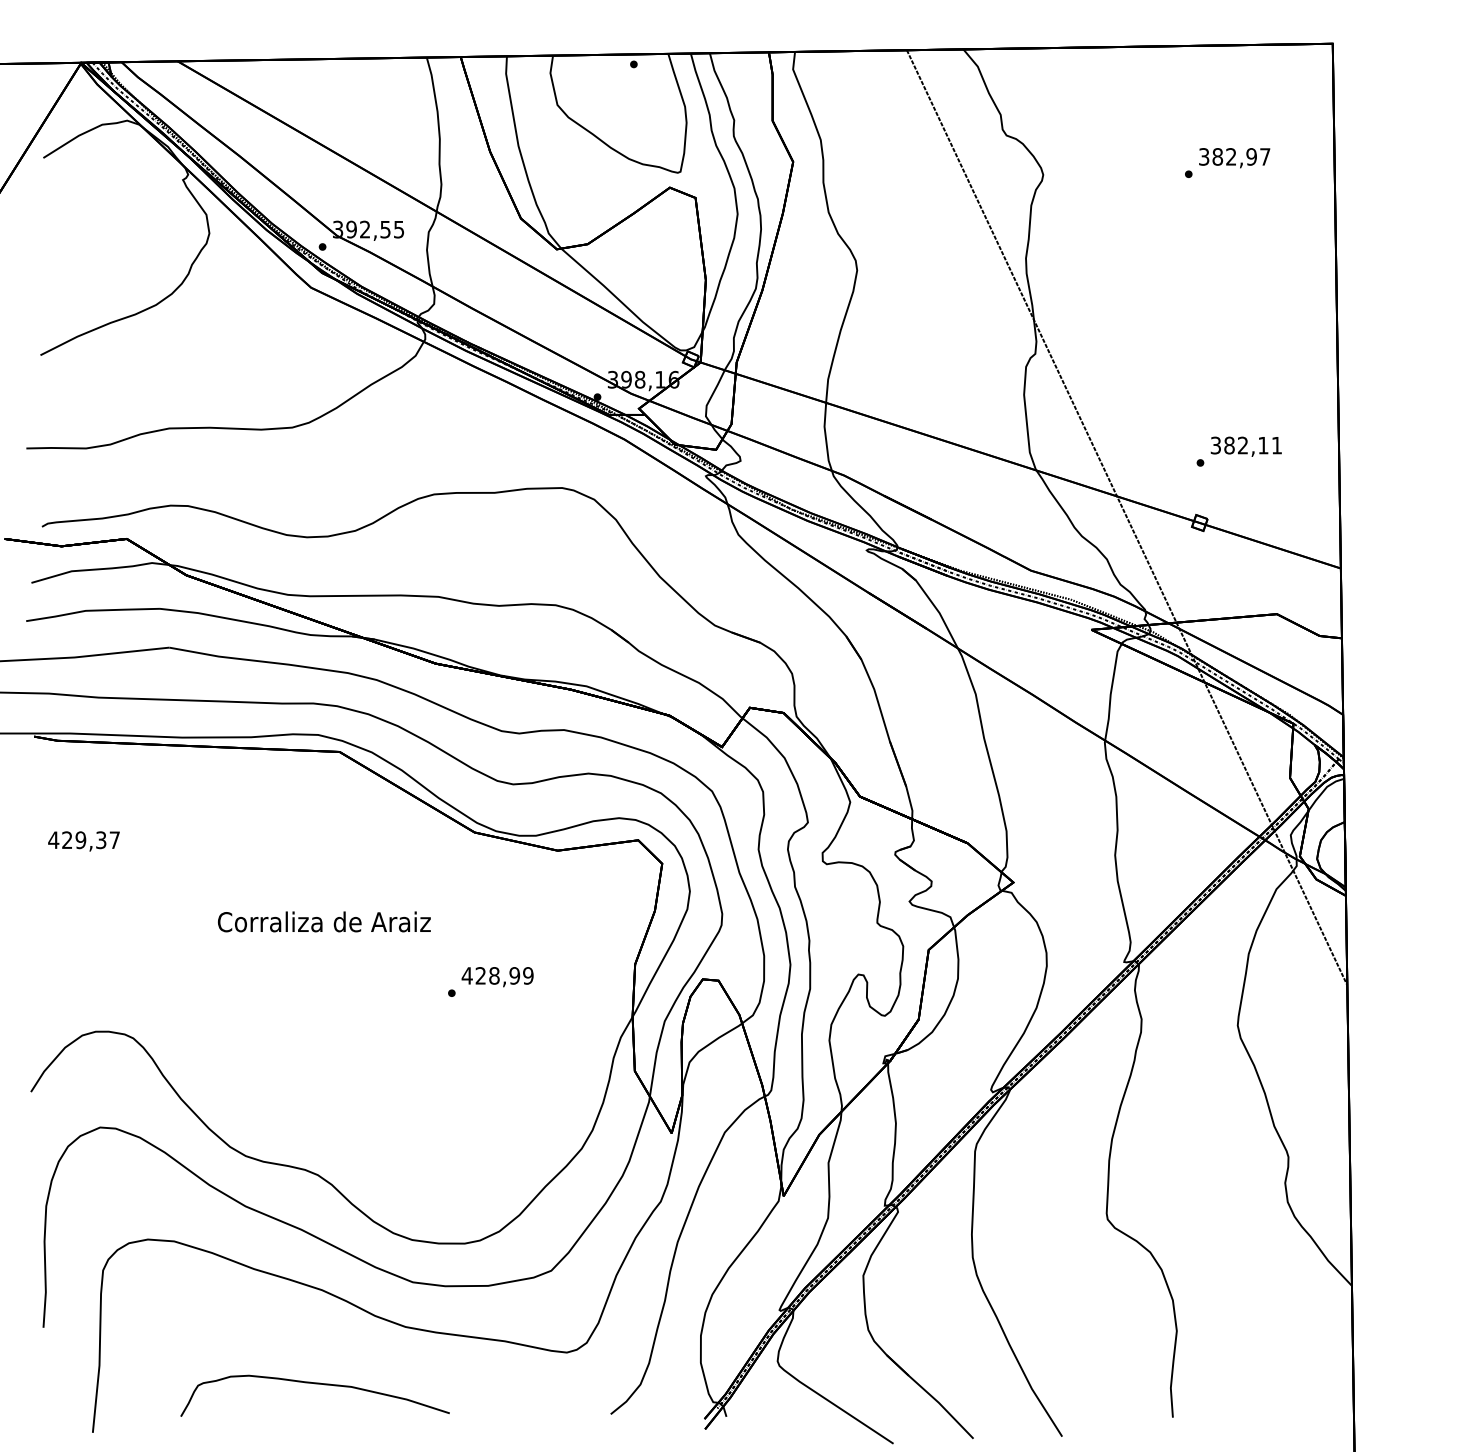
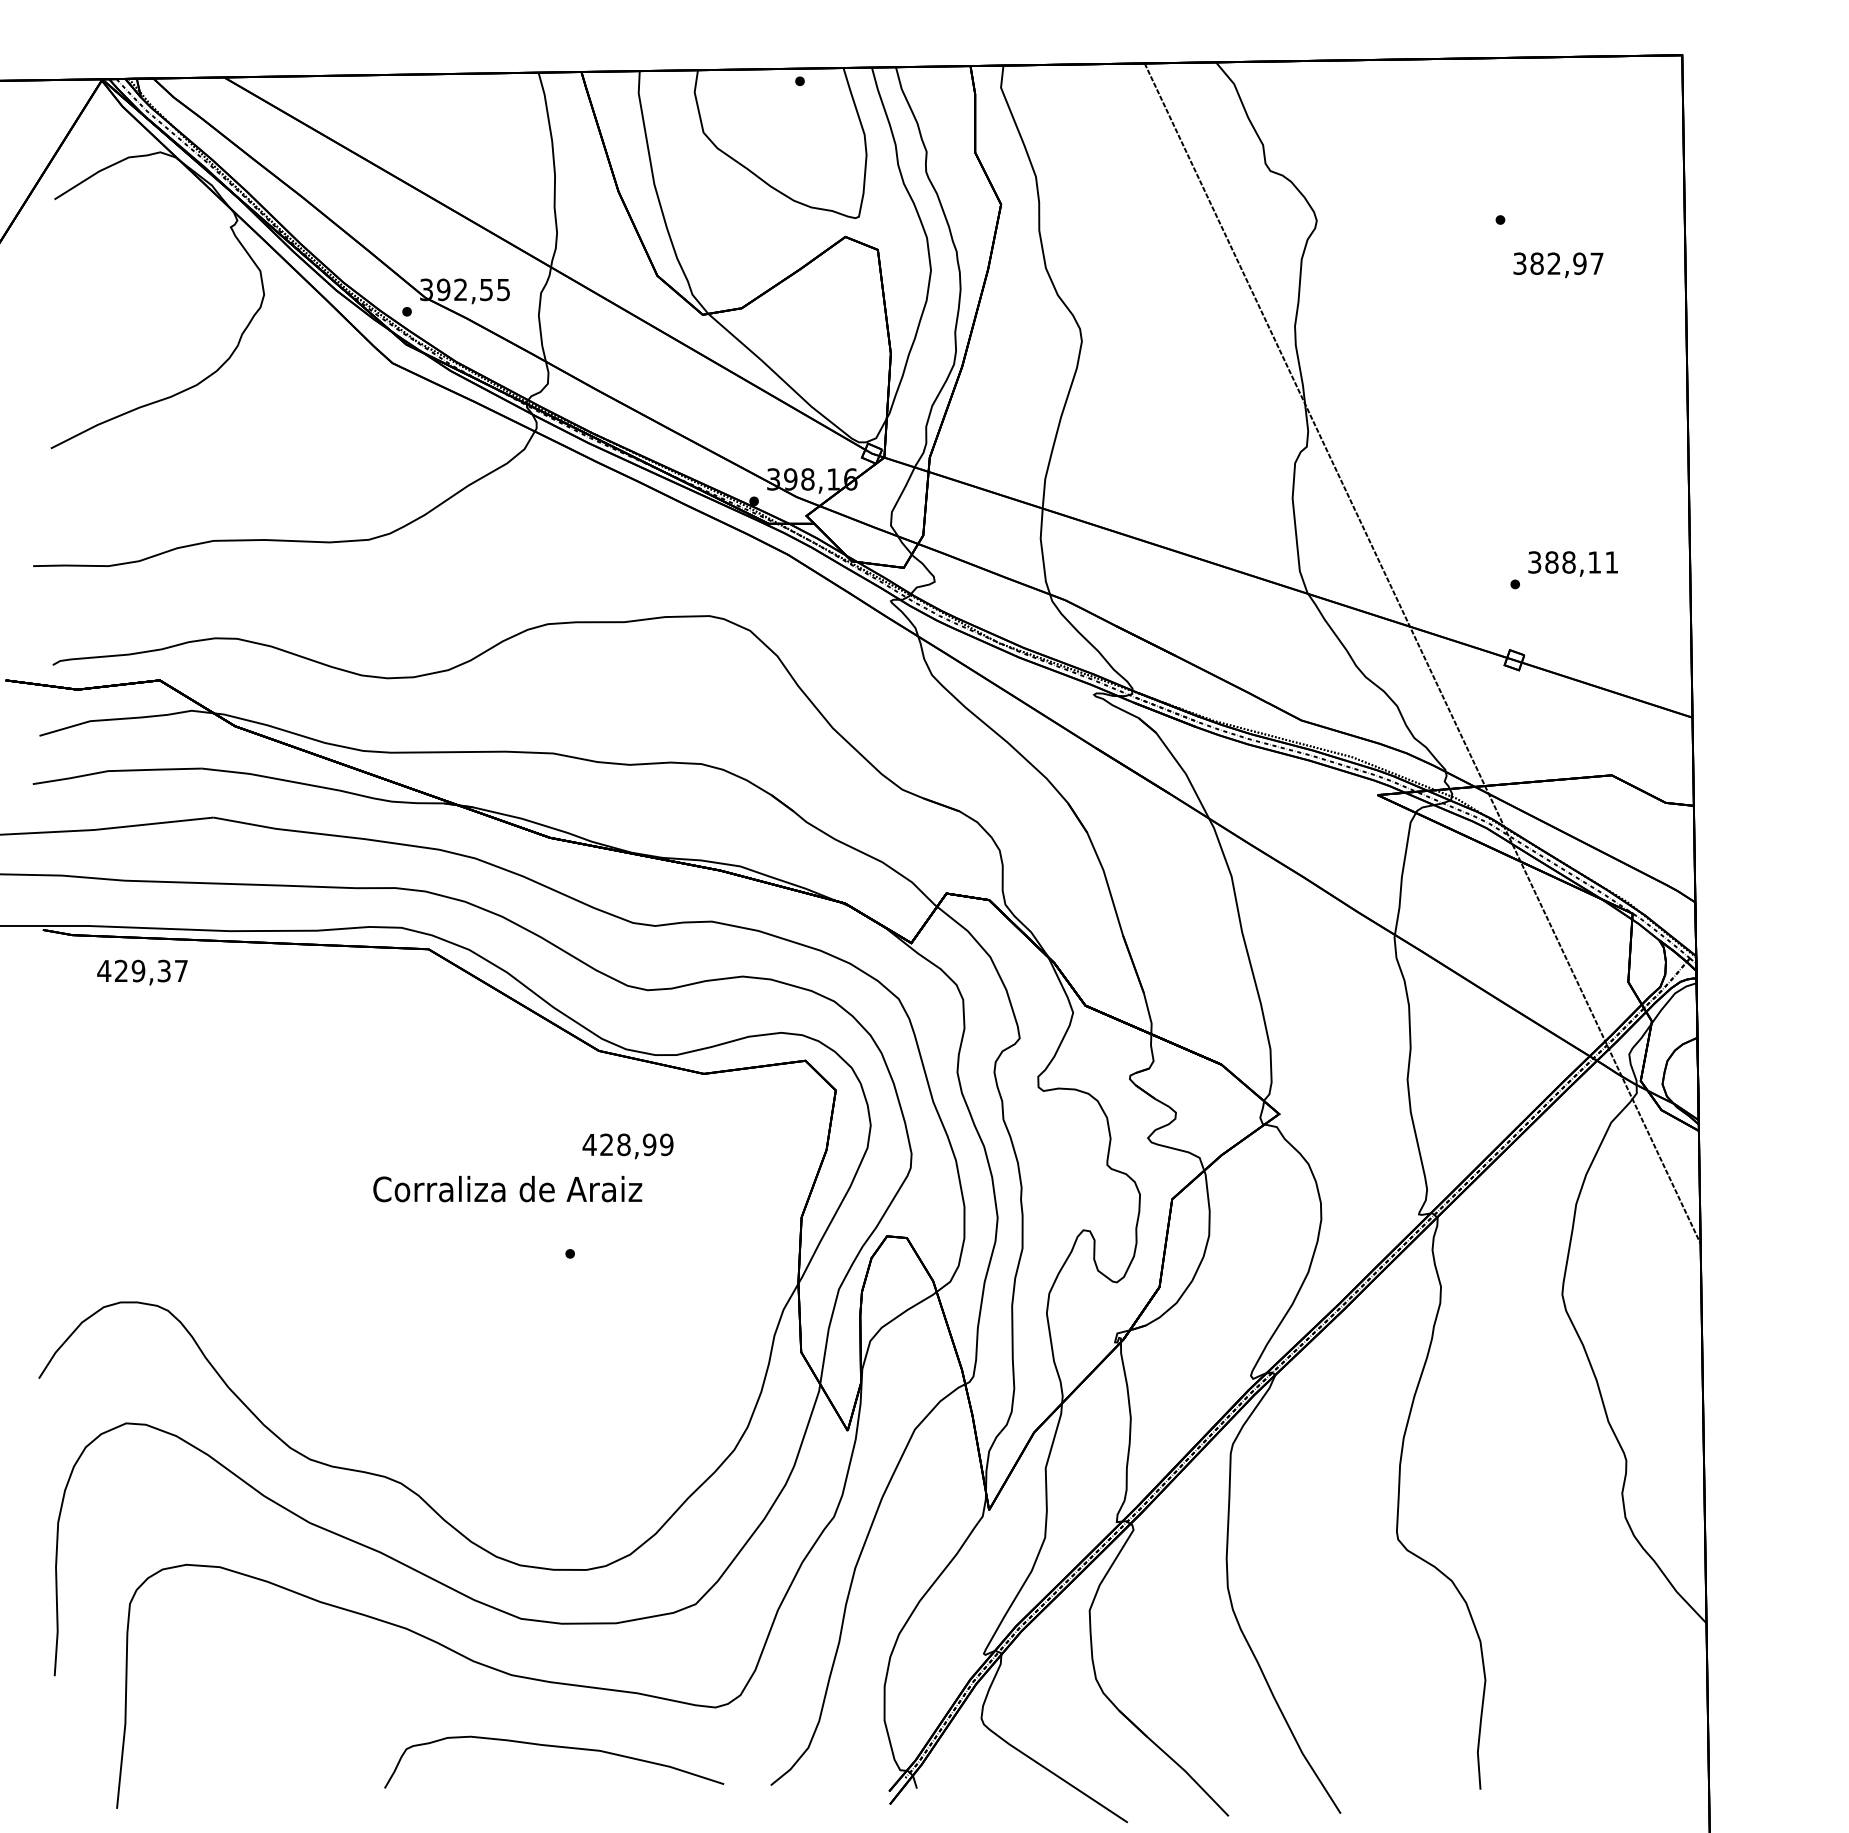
text: (1234, 158) -> (1558, 265), moved
text: (1242, 445) -> (1568, 562), 382,11 -> 388,11
text: (83, 841) -> (141, 972), moved
text: (324, 921) -> (507, 1188), moved
text: (497, 977) -> (627, 1146), moved
curve: (314, 1384) -> (553, 1747), moved

